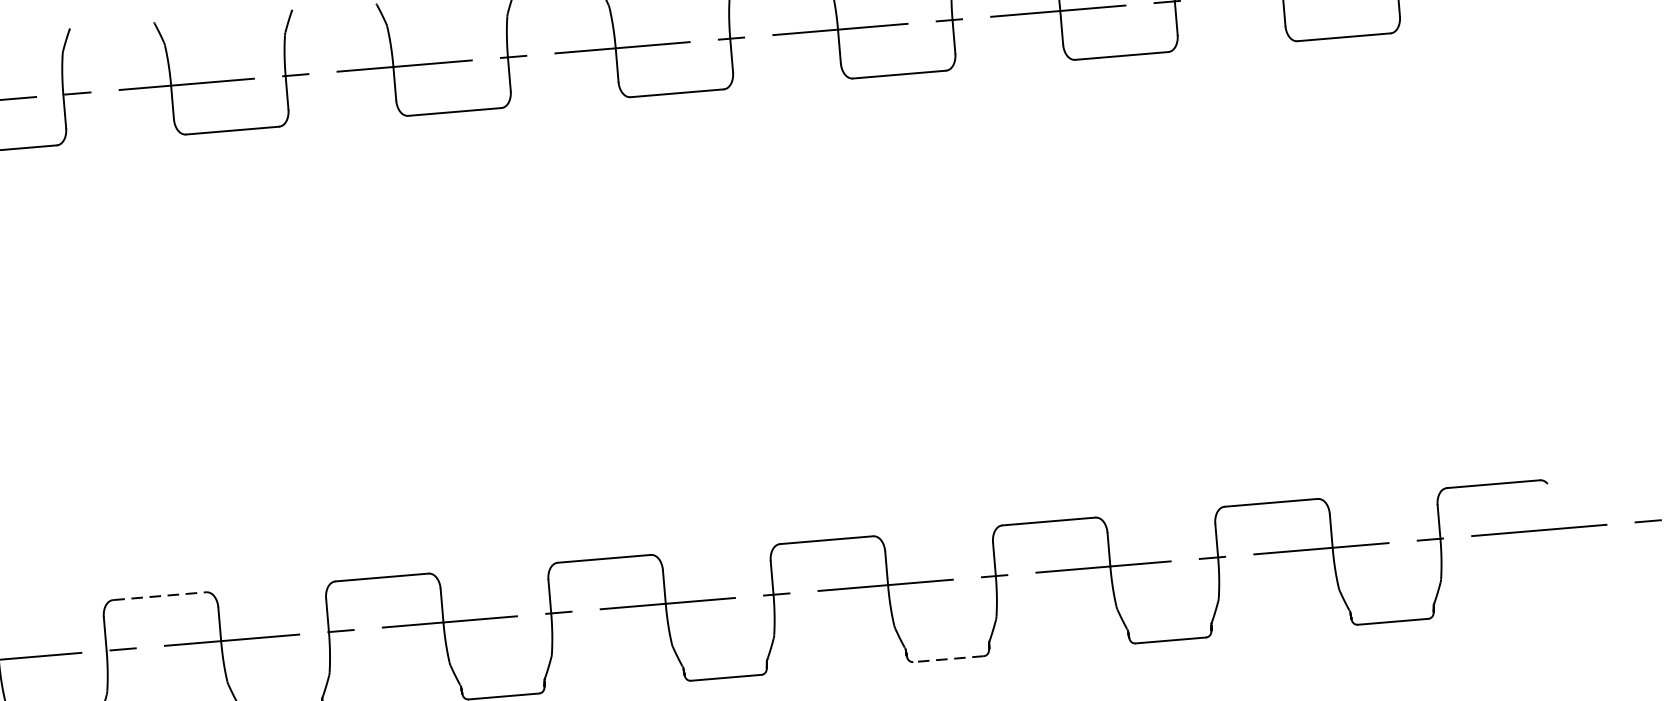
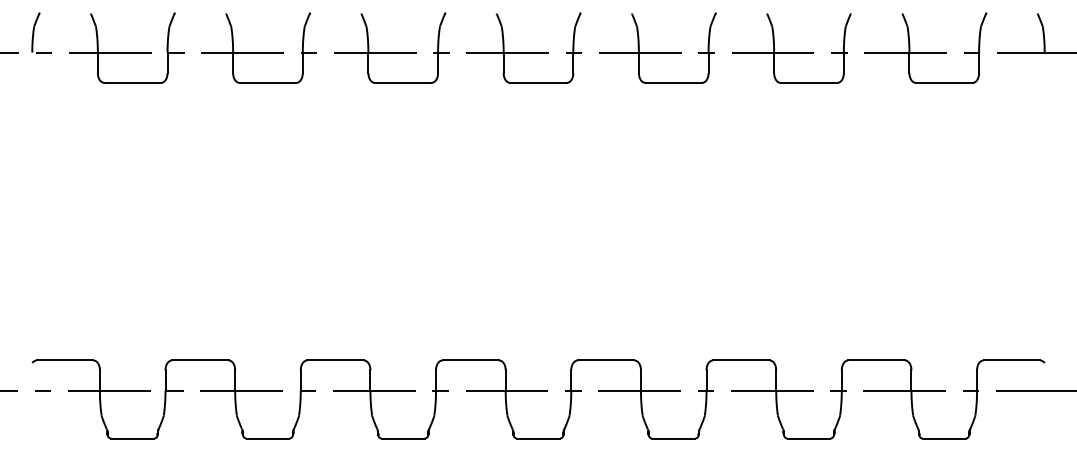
line: (159, 596) -> (200, 360), dashed -> solid
line: (948, 659) -> (673, 438), dashed -> solid

